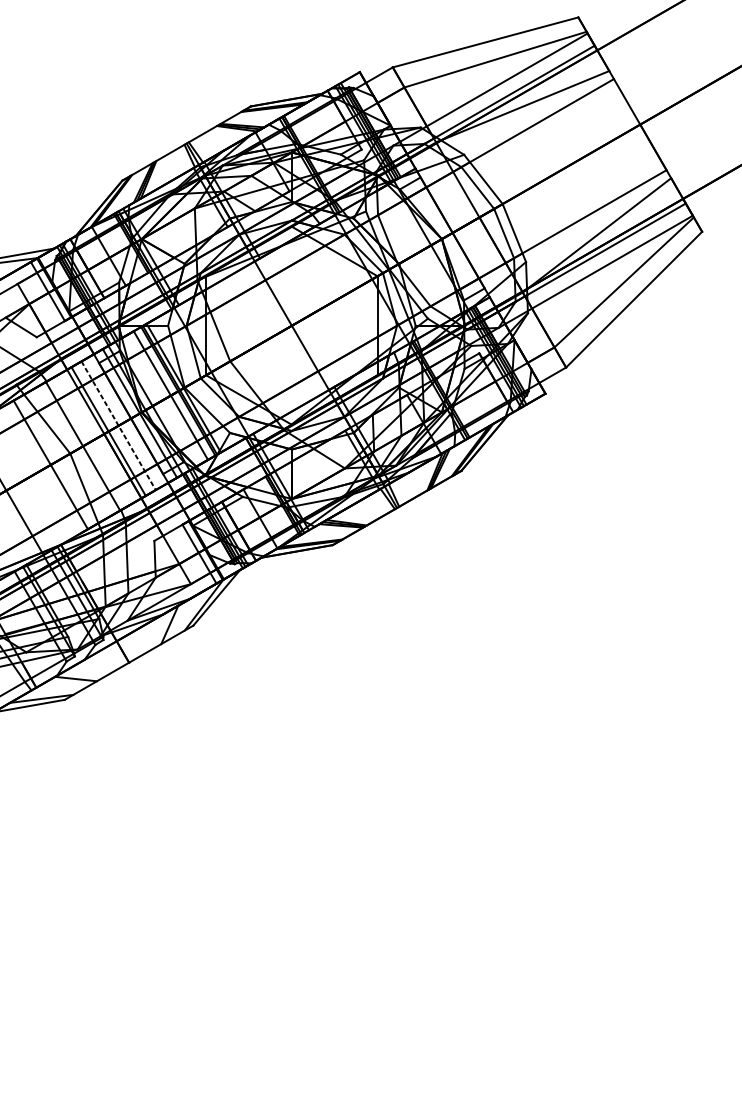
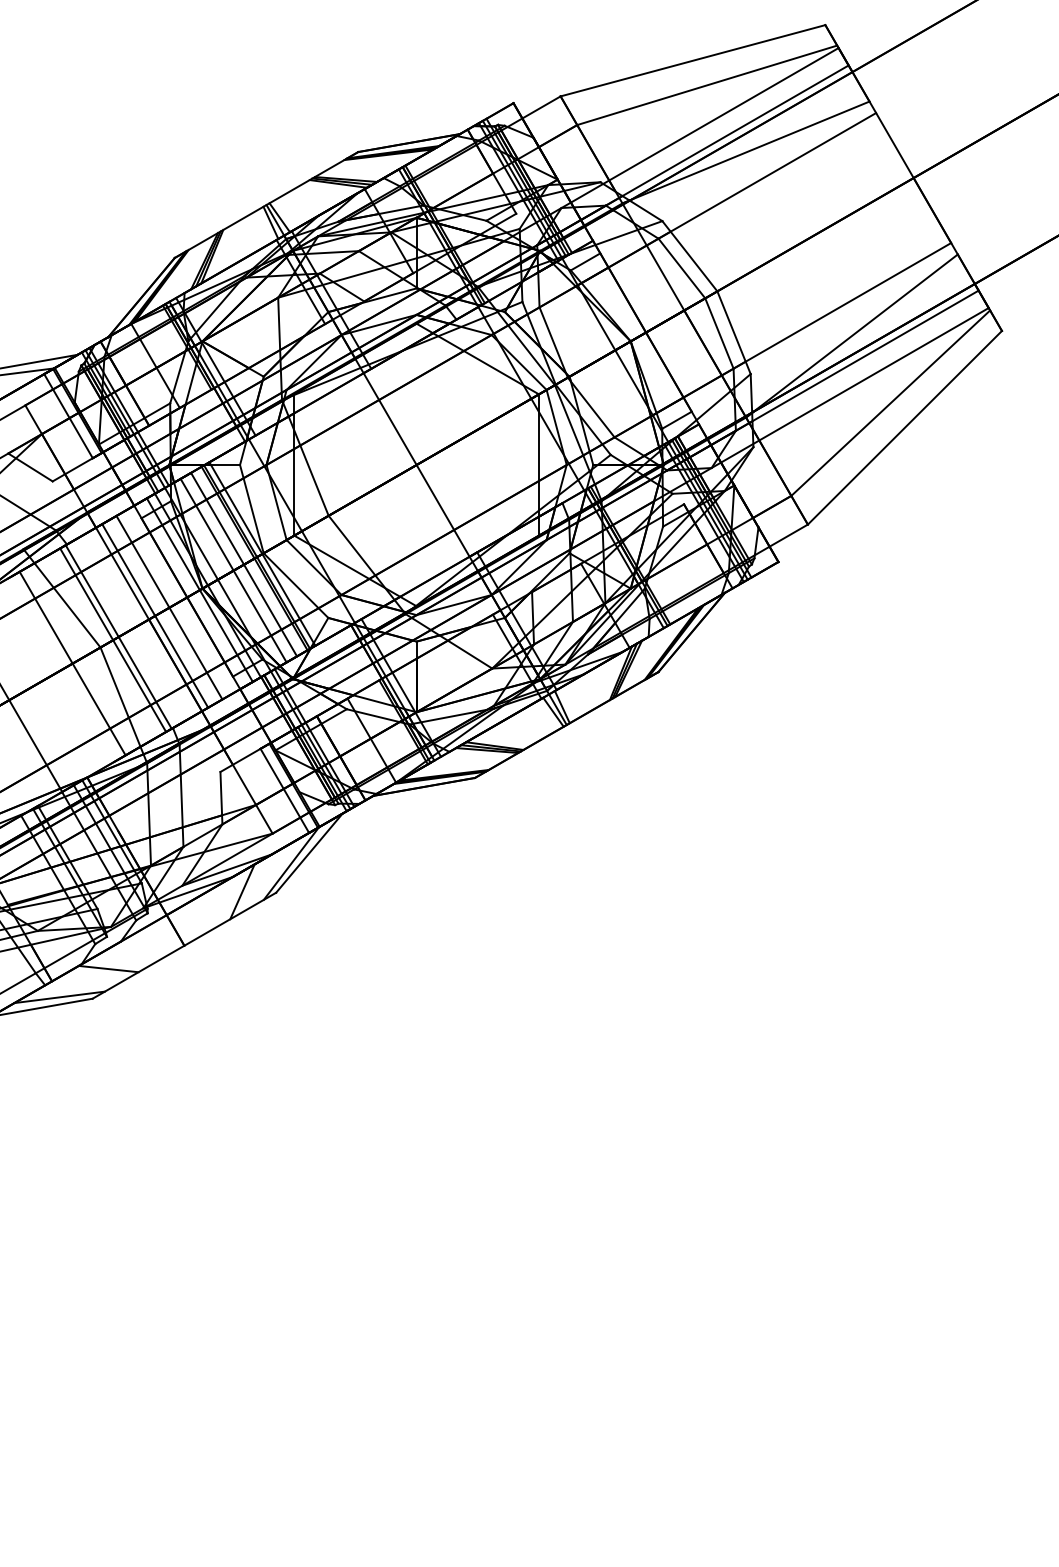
line: (163, 399) -> (233, 570), added
line: (118, 425) -> (169, 607), dashed -> solid
line: (79, 448) -> (113, 639), added

